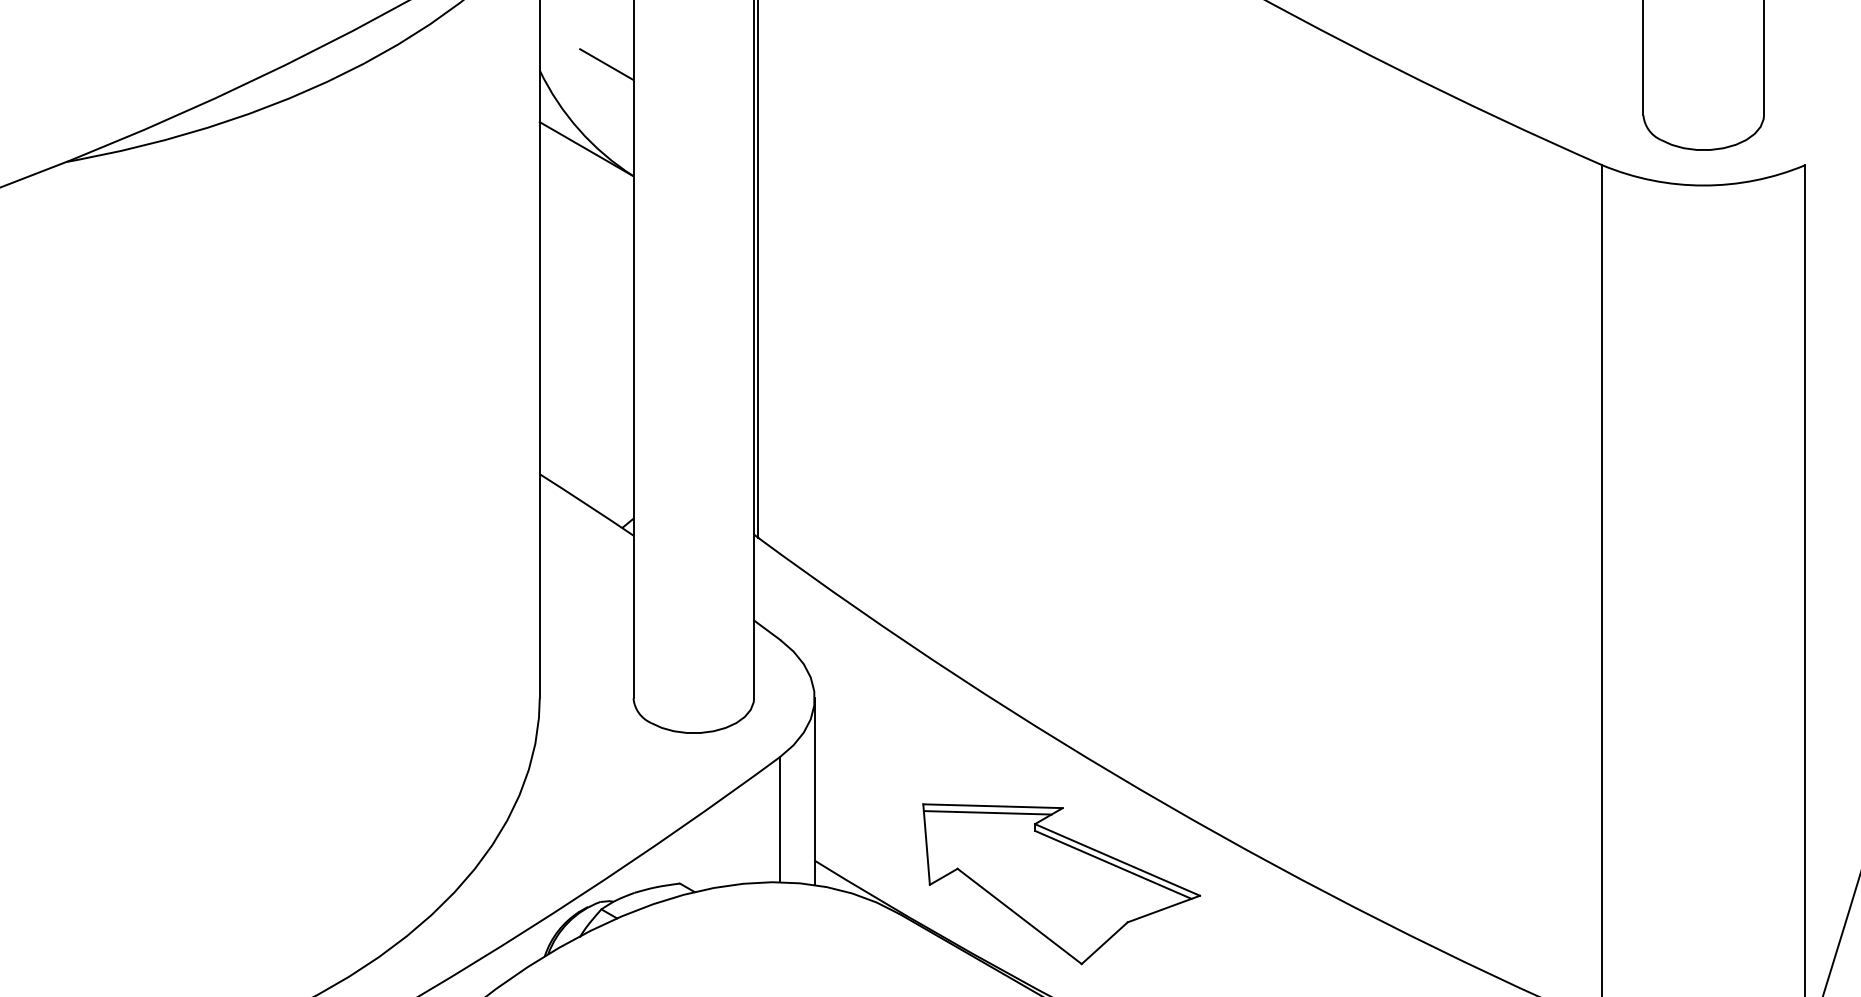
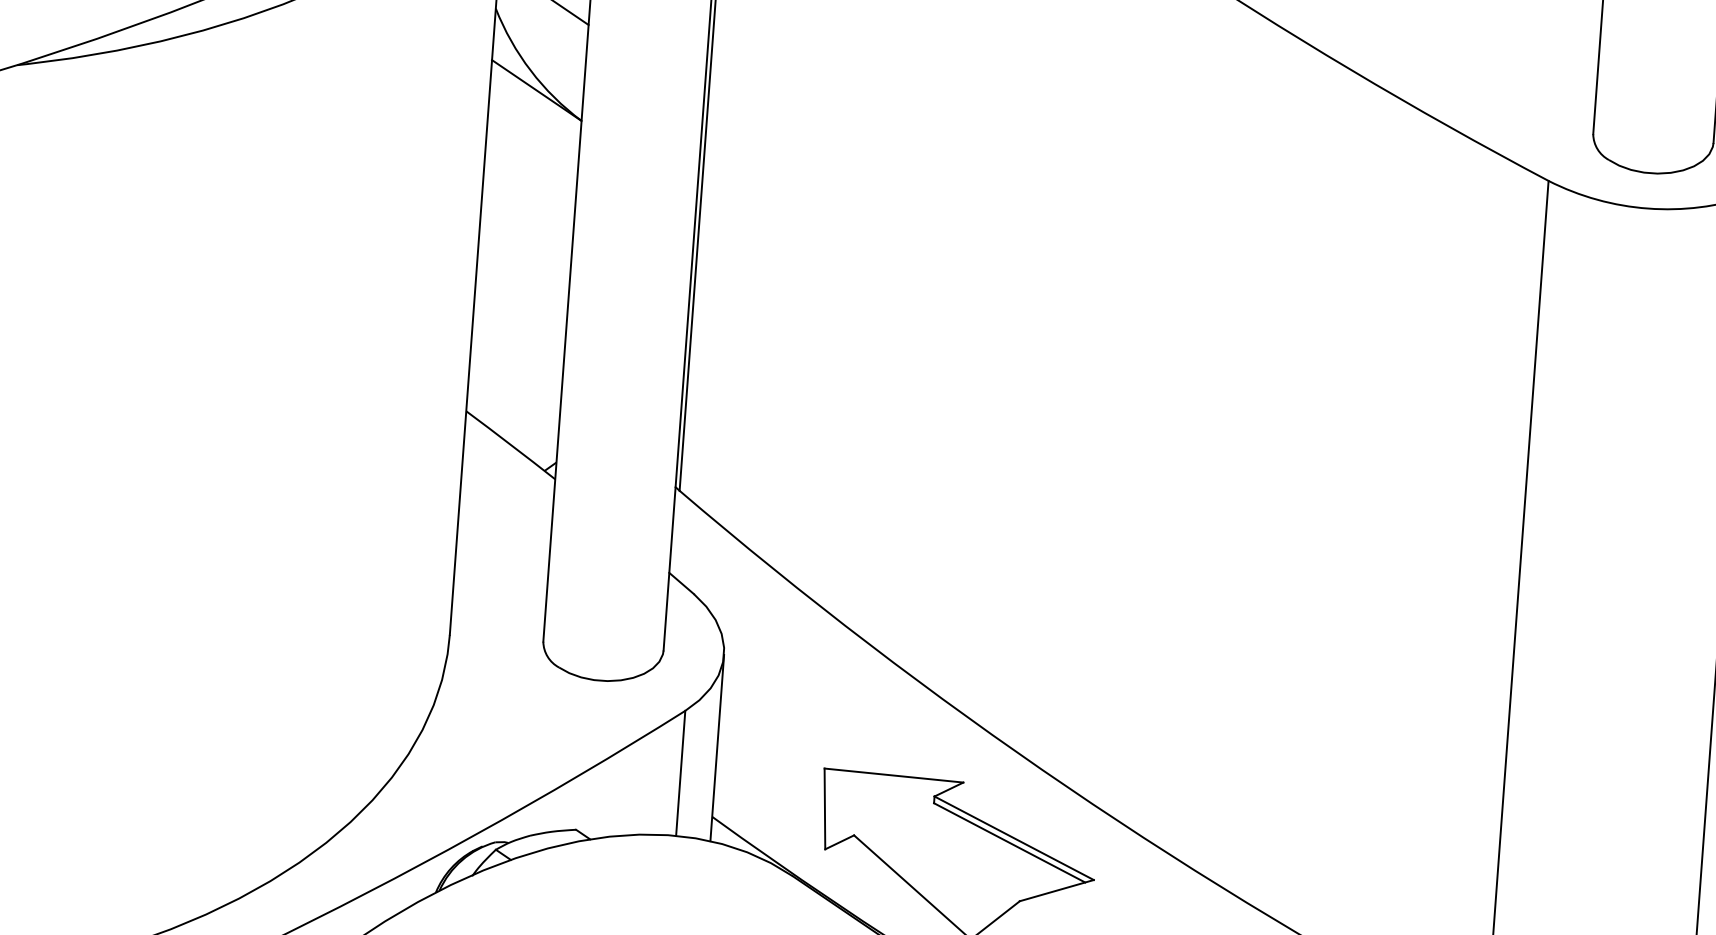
line: (987, 812) -> (888, 781), removed

